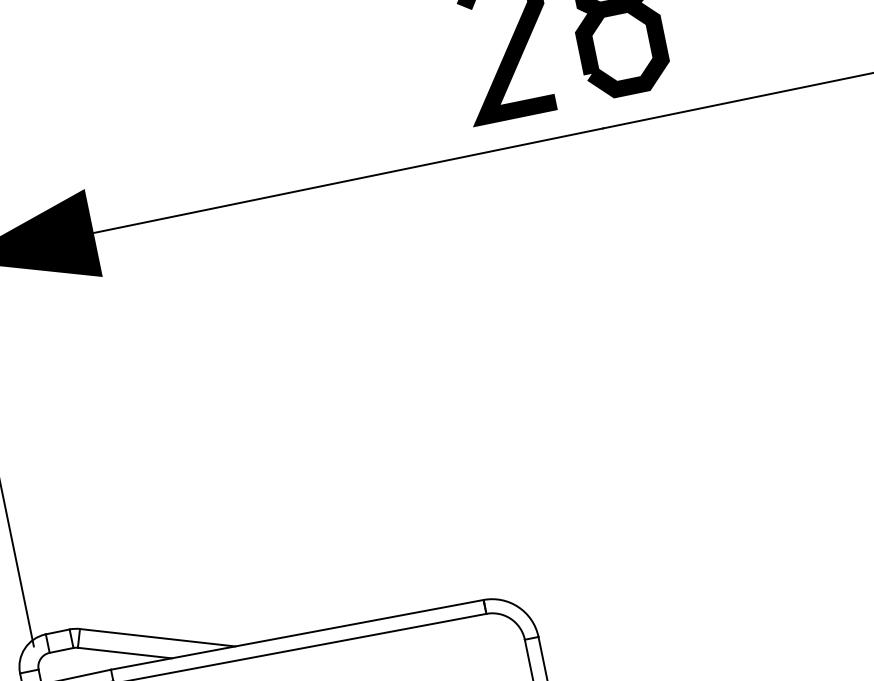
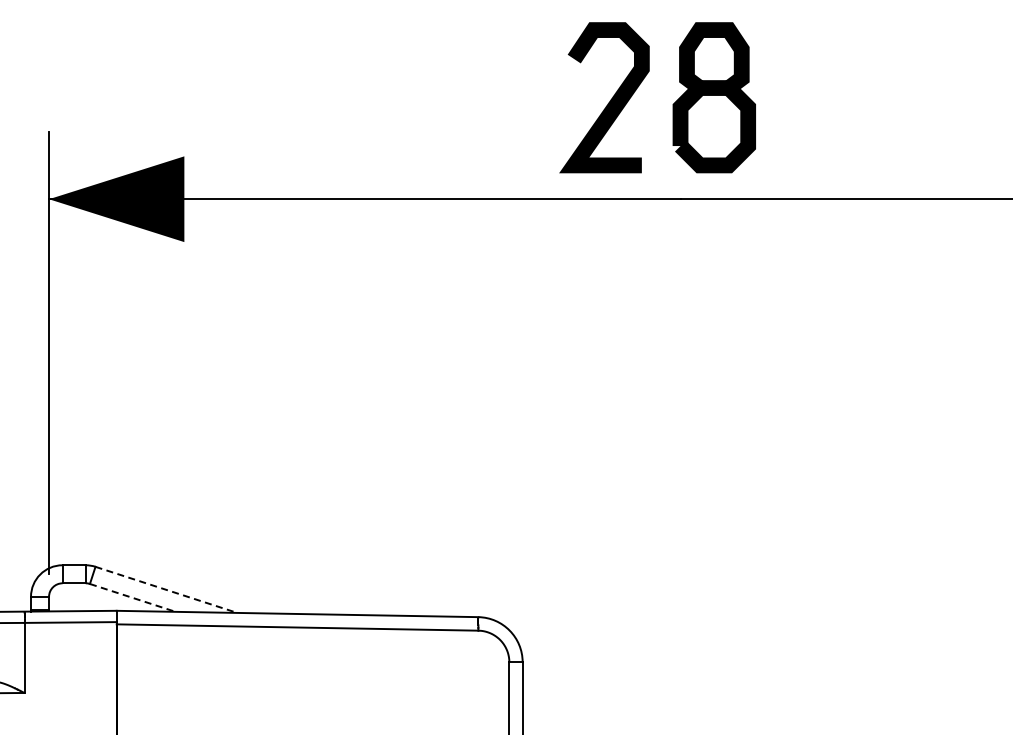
line: (157, 637) -> (166, 589), solid -> dashed
line: (125, 653) -> (133, 598), solid -> dashed

